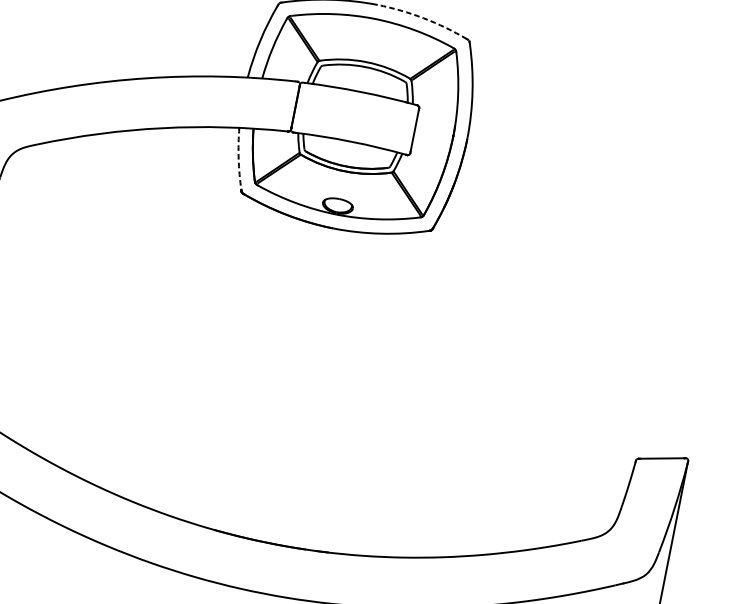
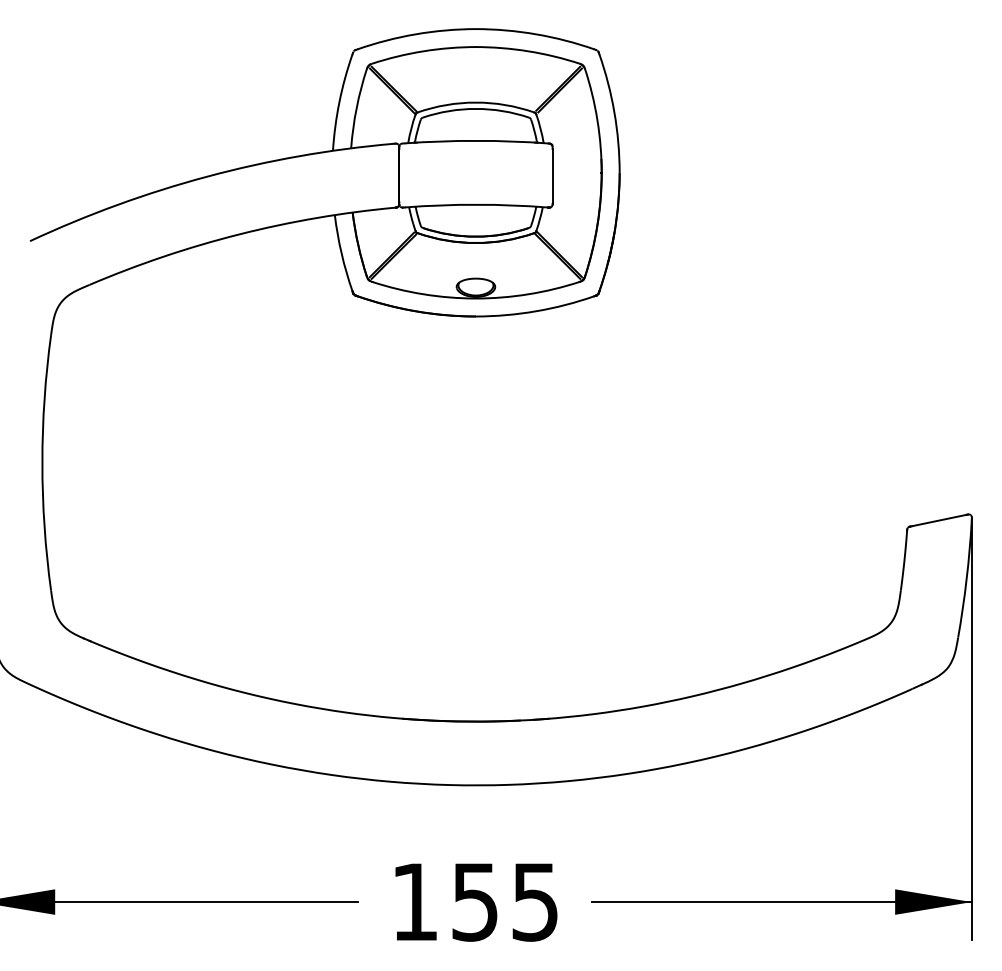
arc: (423, 18) -> (536, 34), dashed -> solid
arc: (238, 158) -> (341, 253), dashed -> solid

